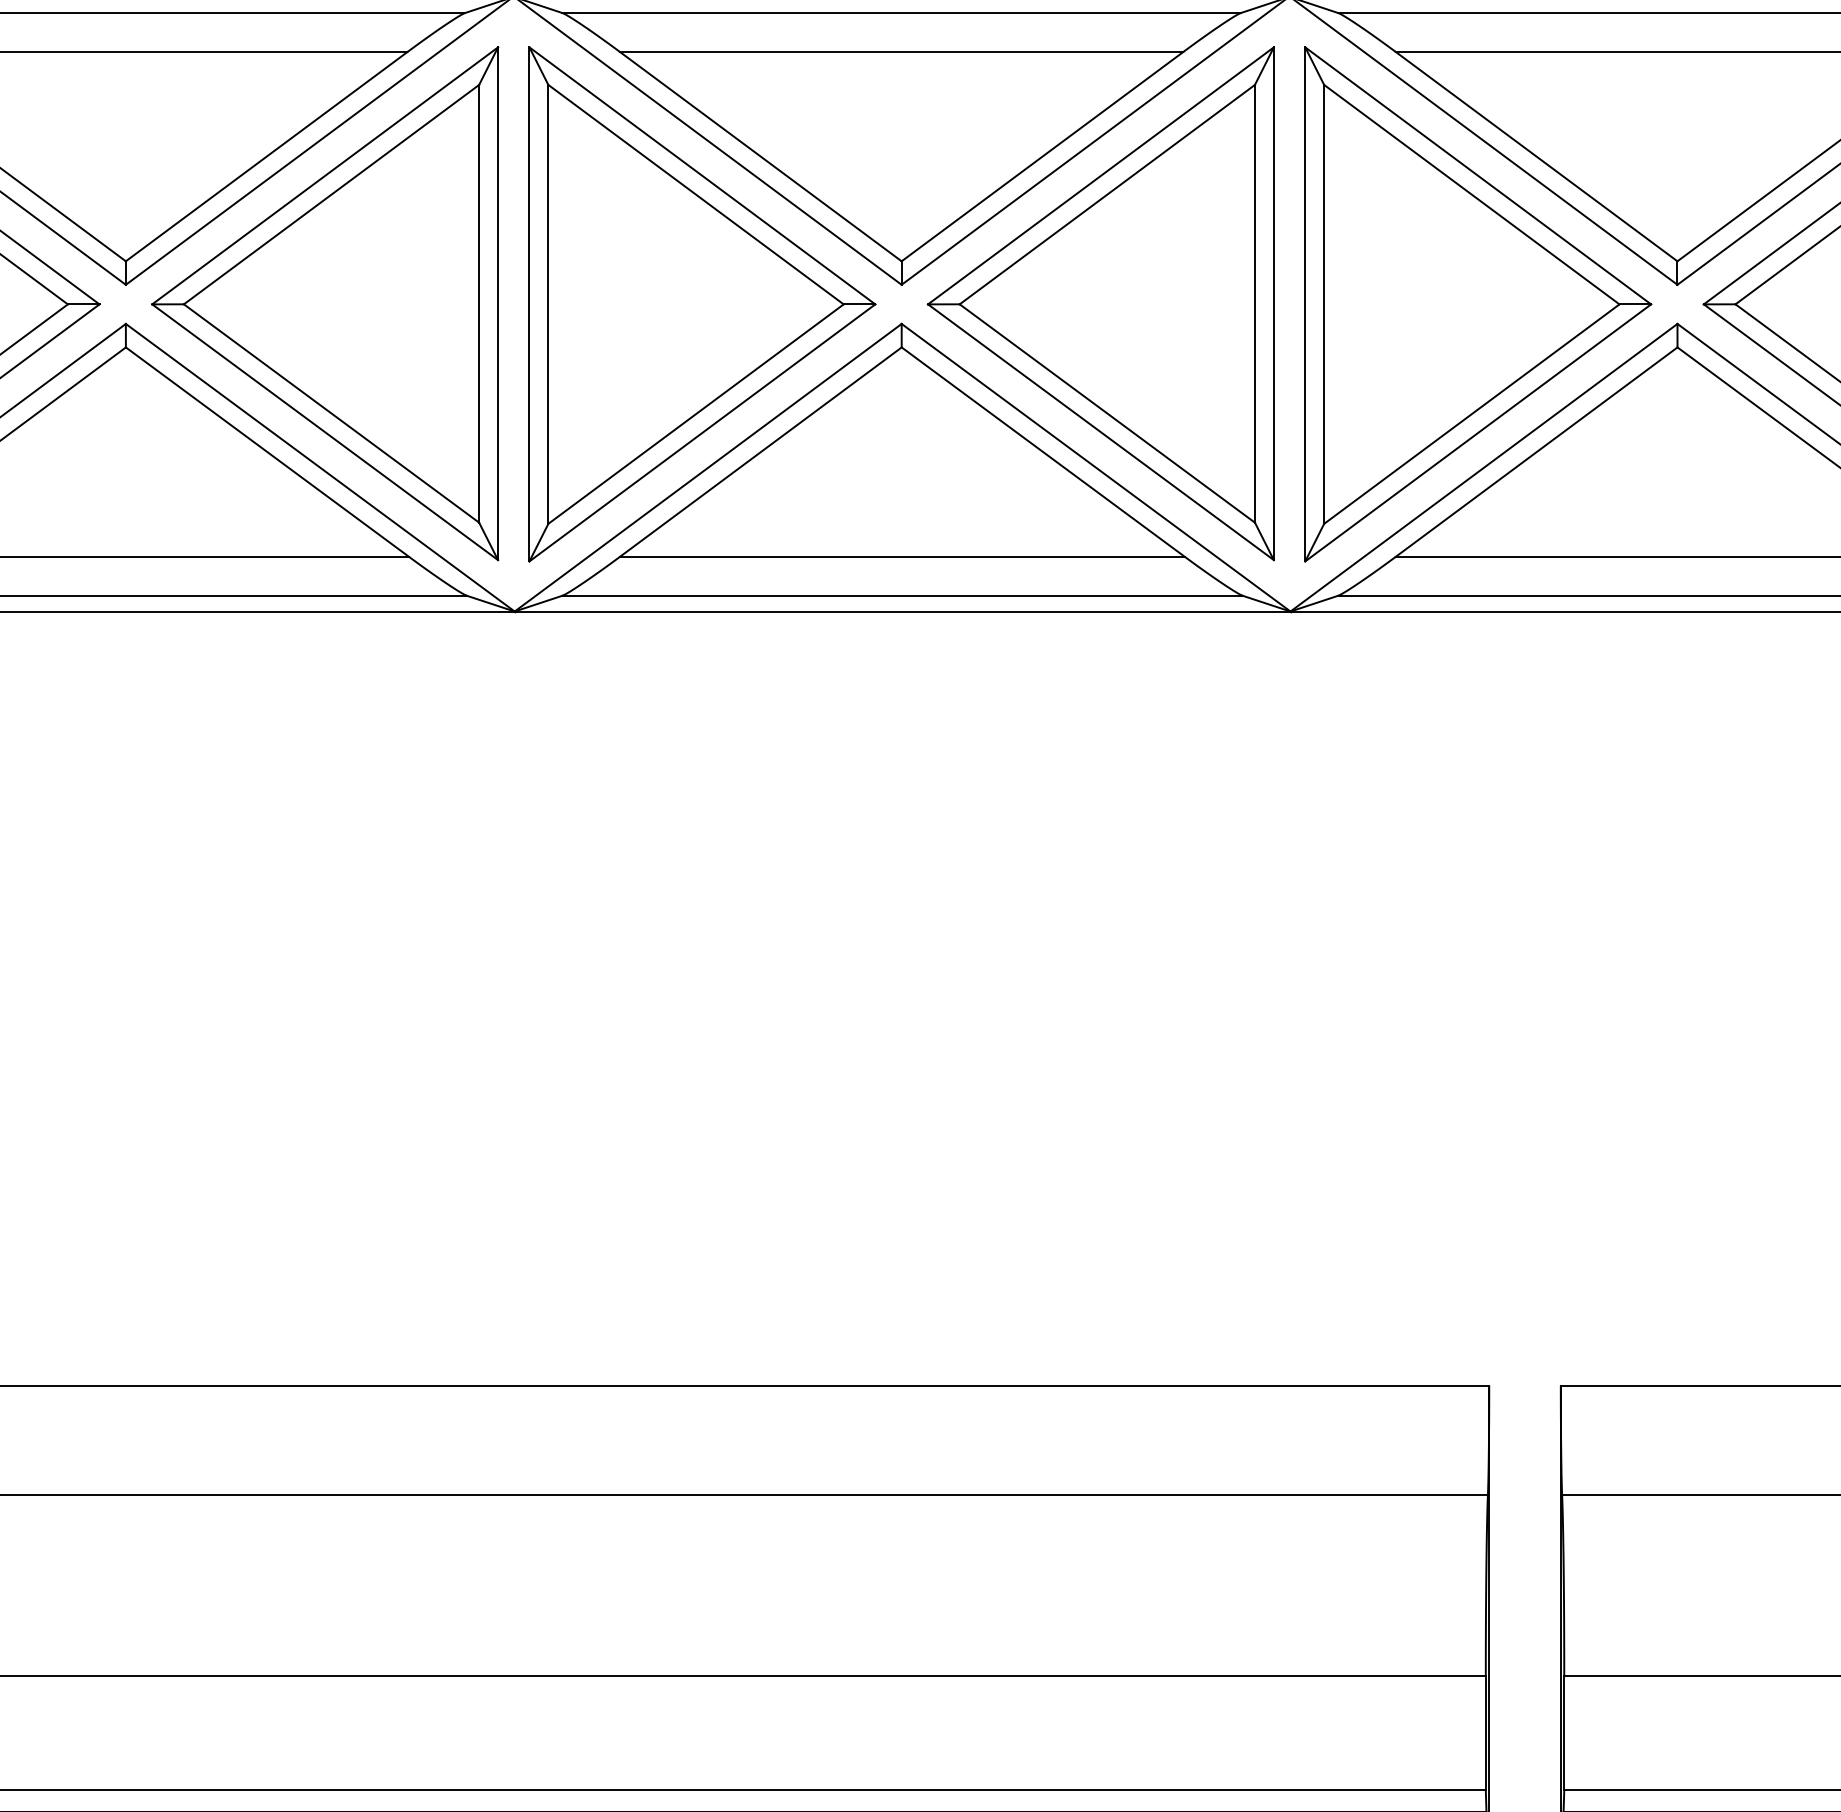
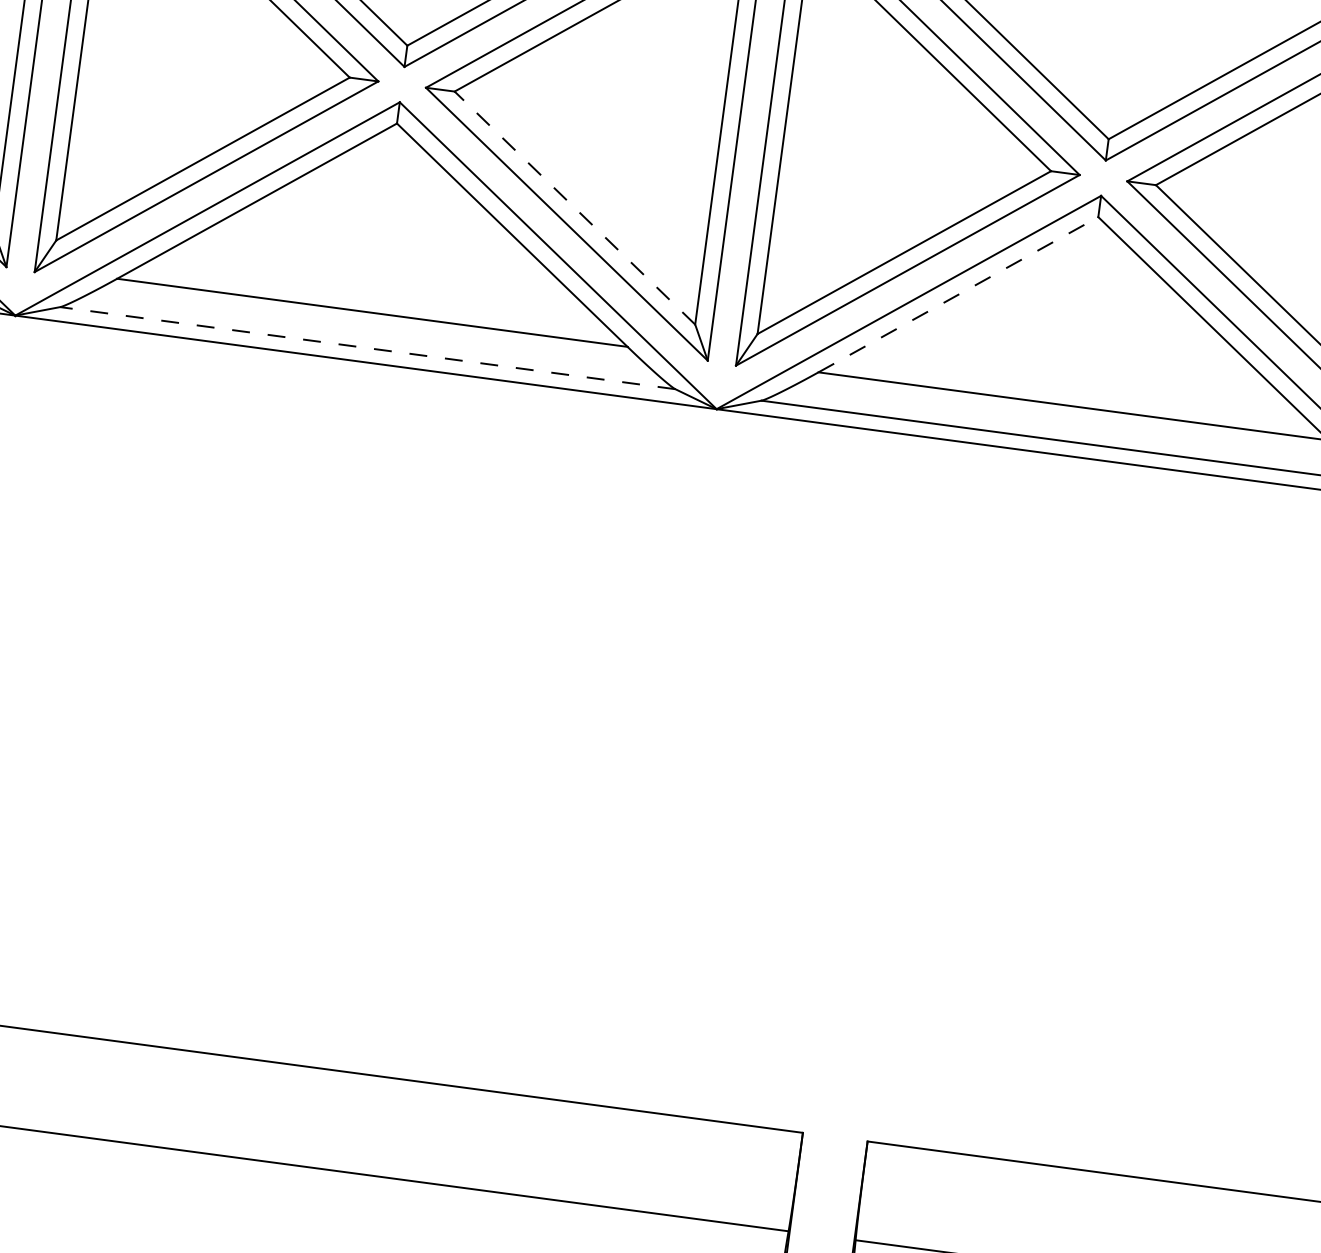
line: (1107, 413) -> (575, 208), solid -> dashed
line: (1537, 451) -> (959, 294), solid -> dashed
line: (902, 595) -> (367, 347), solid -> dashed

